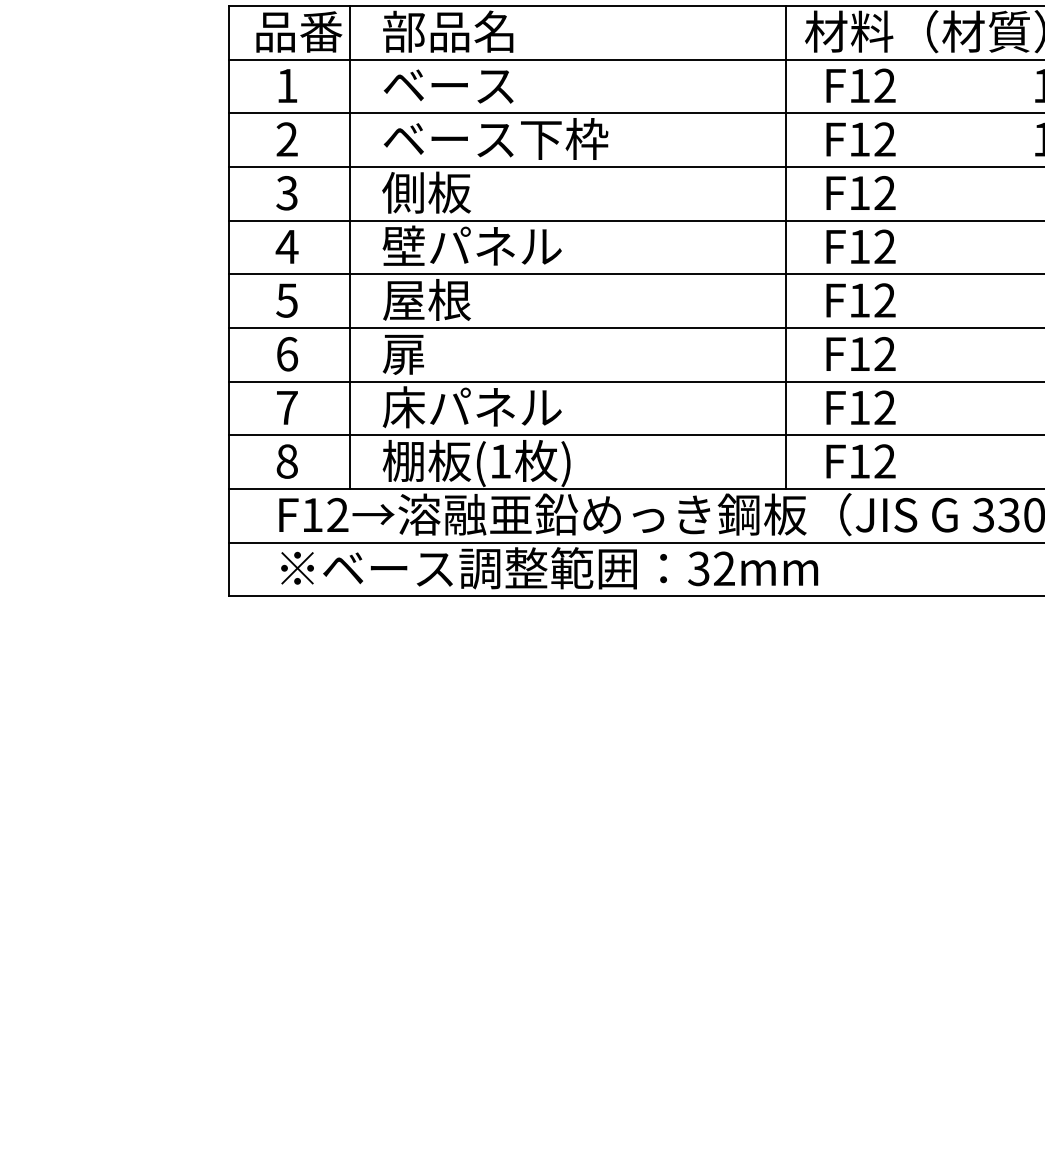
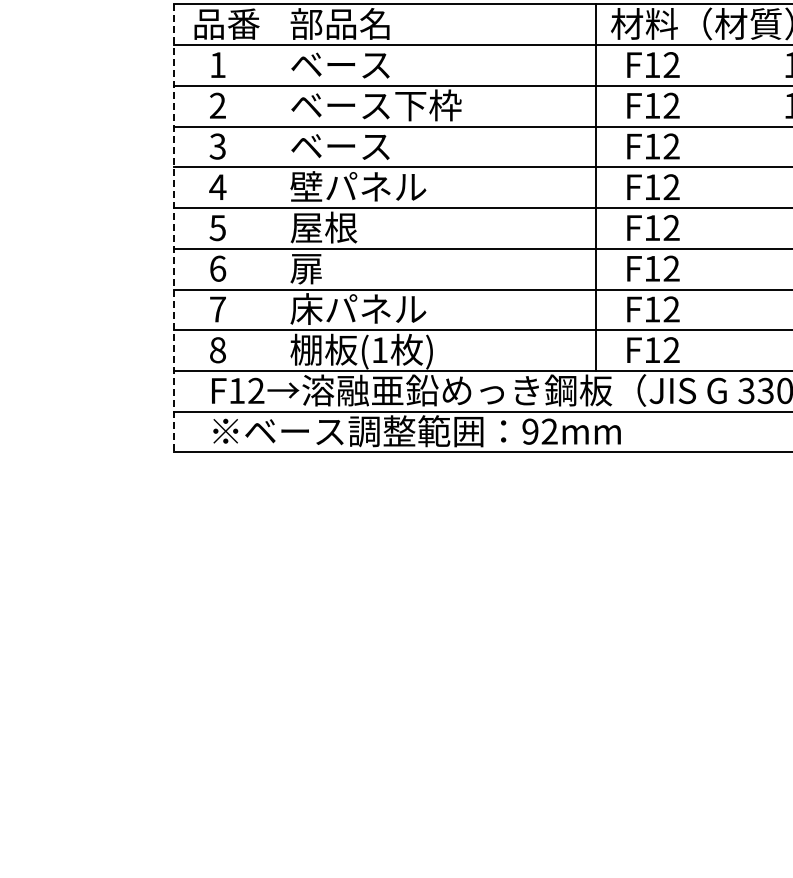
text: (447, 193) -> (339, 146), 側板 -> ベース
line: (349, 247) -> (265, 187), removed
line: (228, 301) -> (173, 228), solid -> dashed
text: (699, 568) -> (530, 431), 32mm -> 92mm

